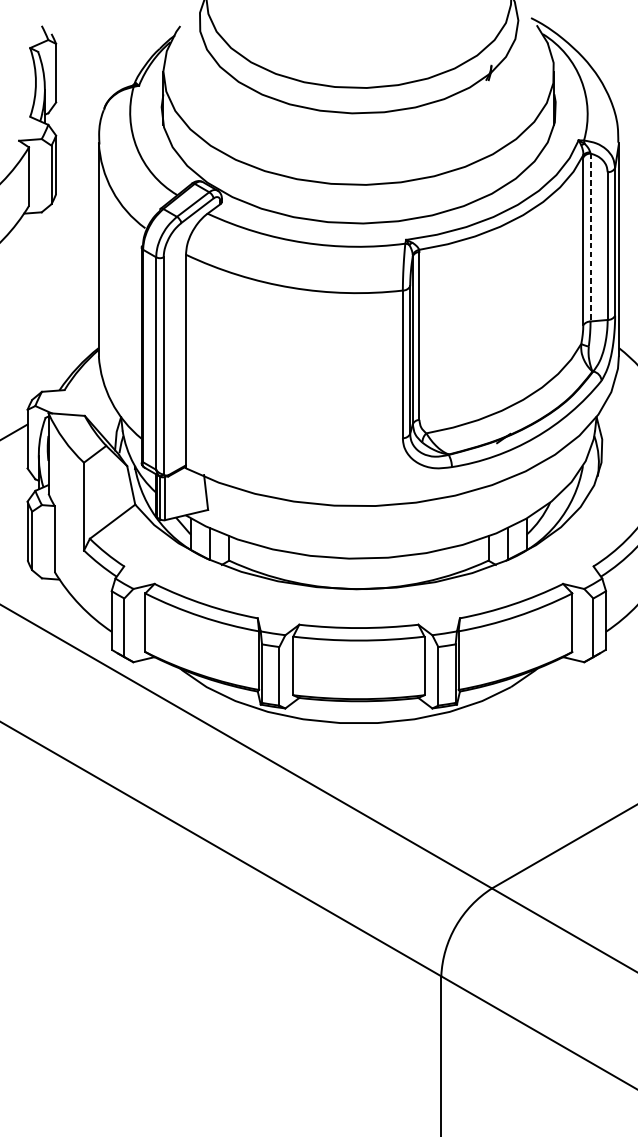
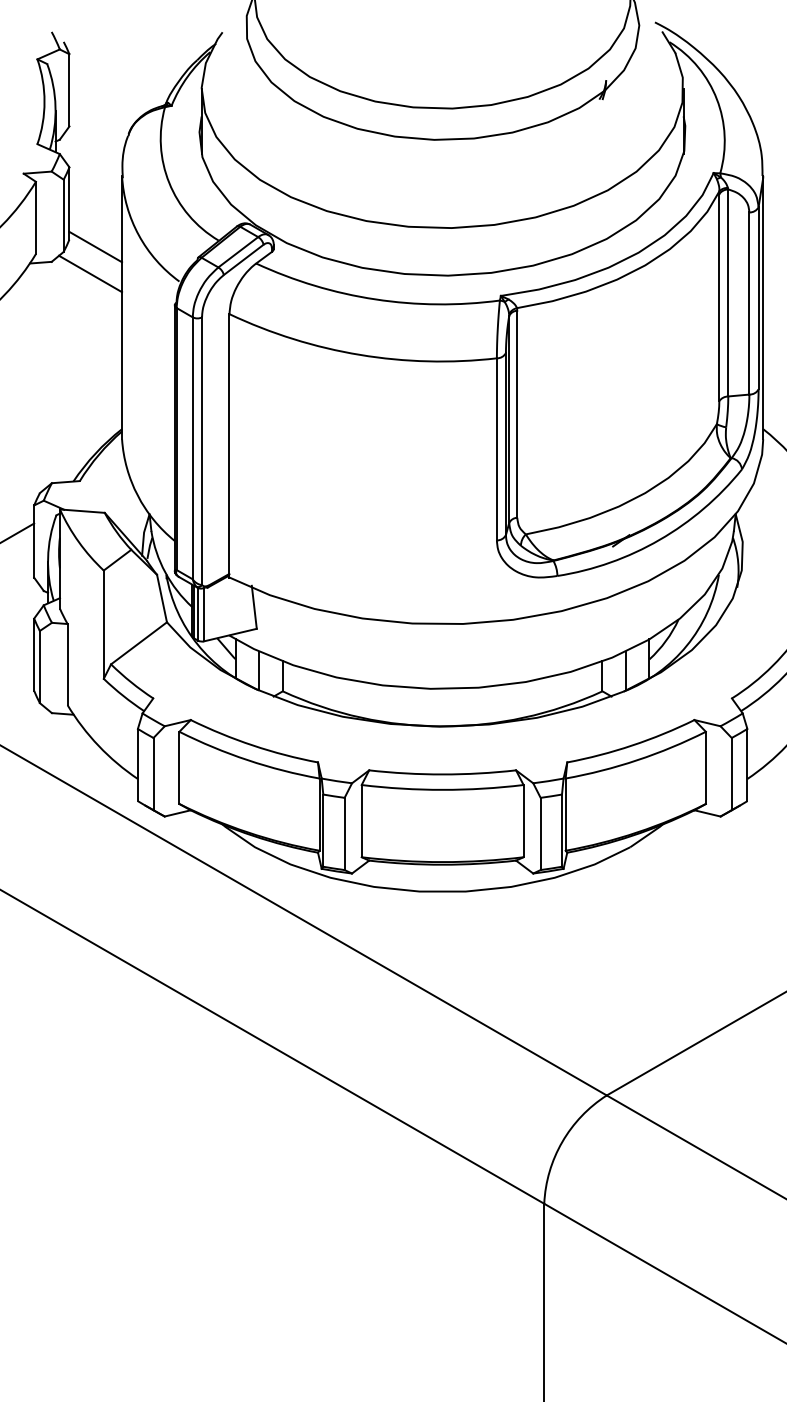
line: (77, 199) -> (95, 246), added
line: (73, 221) -> (90, 273), added
line: (590, 237) -> (728, 292), dashed -> solid

